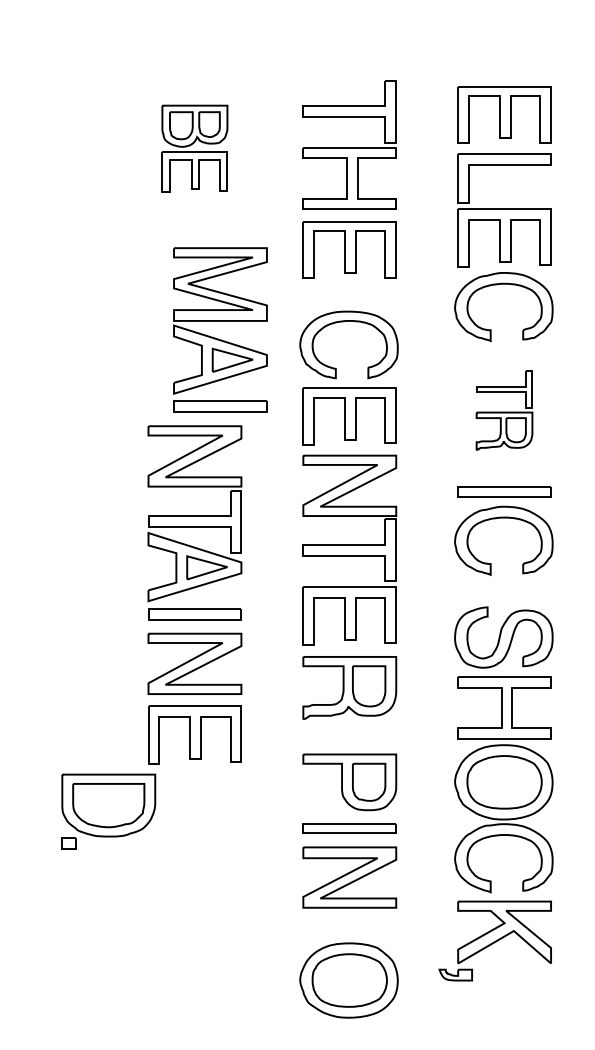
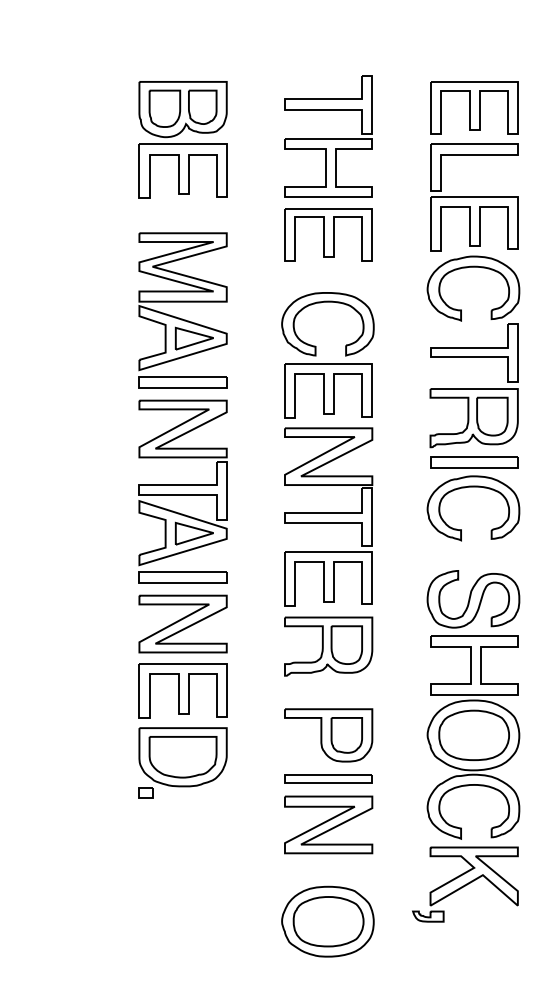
part: (194, 148) -> (182, 139), size x1.43
part: (216, 337) -> (179, 317), moved
part: (503, 410) -> (473, 385), size x1.67
part: (108, 811) -> (182, 762), moved

